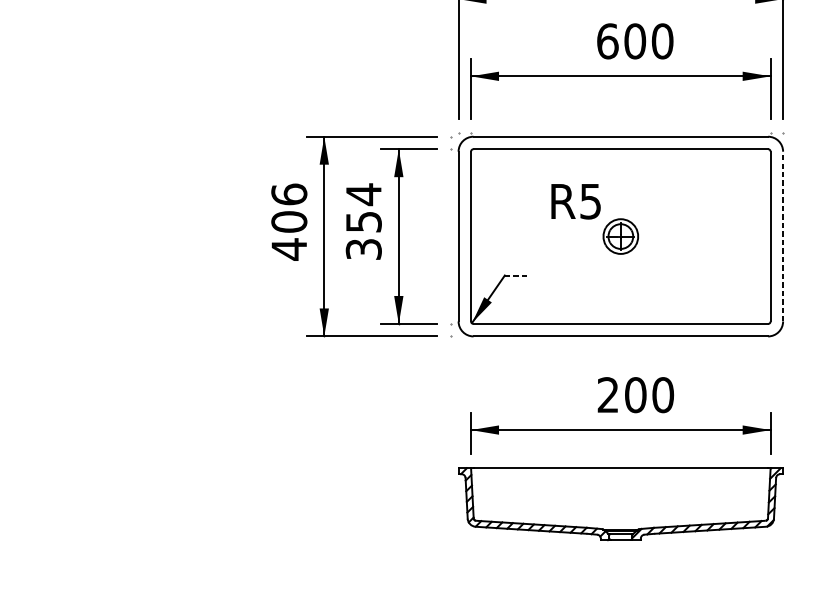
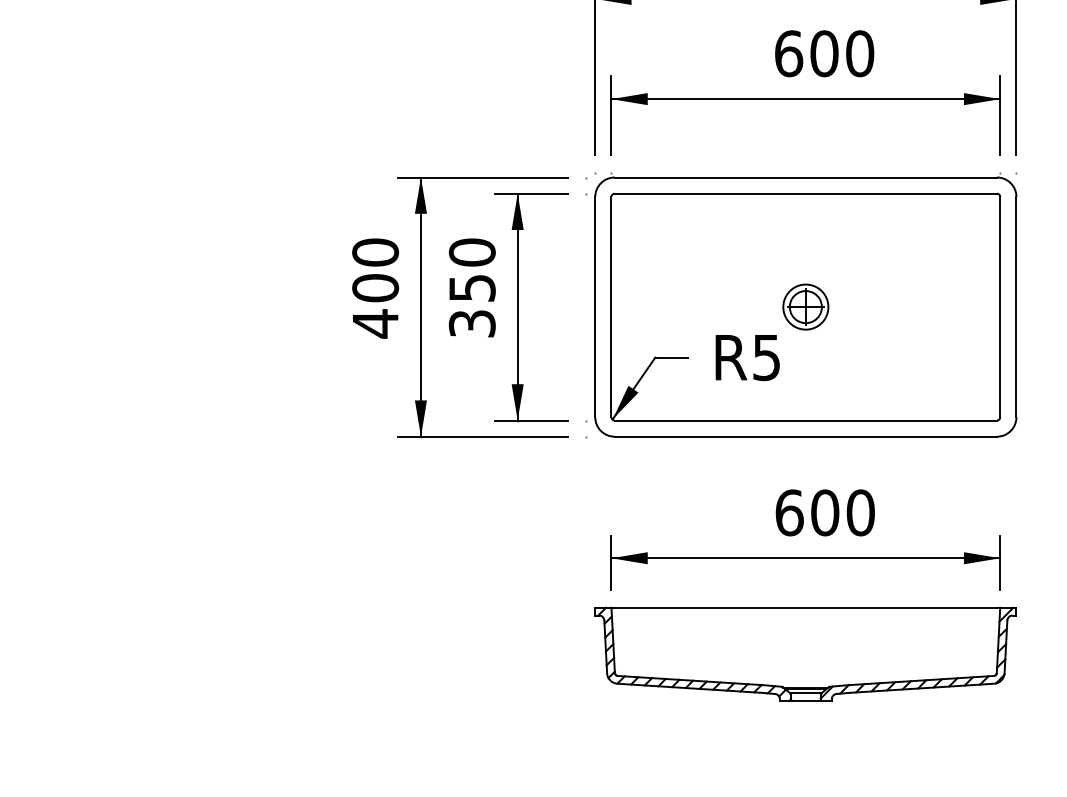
text: (289, 194) -> (375, 252), 406 -> 400
text: (363, 194) -> (471, 252), 354 -> 350
text: (575, 202) -> (747, 358), moved
line: (783, 236) -> (1016, 306), dashed -> solid
line: (517, 275) -> (671, 357), dashed -> solid
text: (608, 394) -> (789, 512), 200 -> 600

